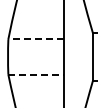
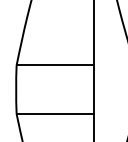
line: (35, 39) -> (53, 65), dashed -> solid
line: (36, 74) -> (55, 113), dashed -> solid

